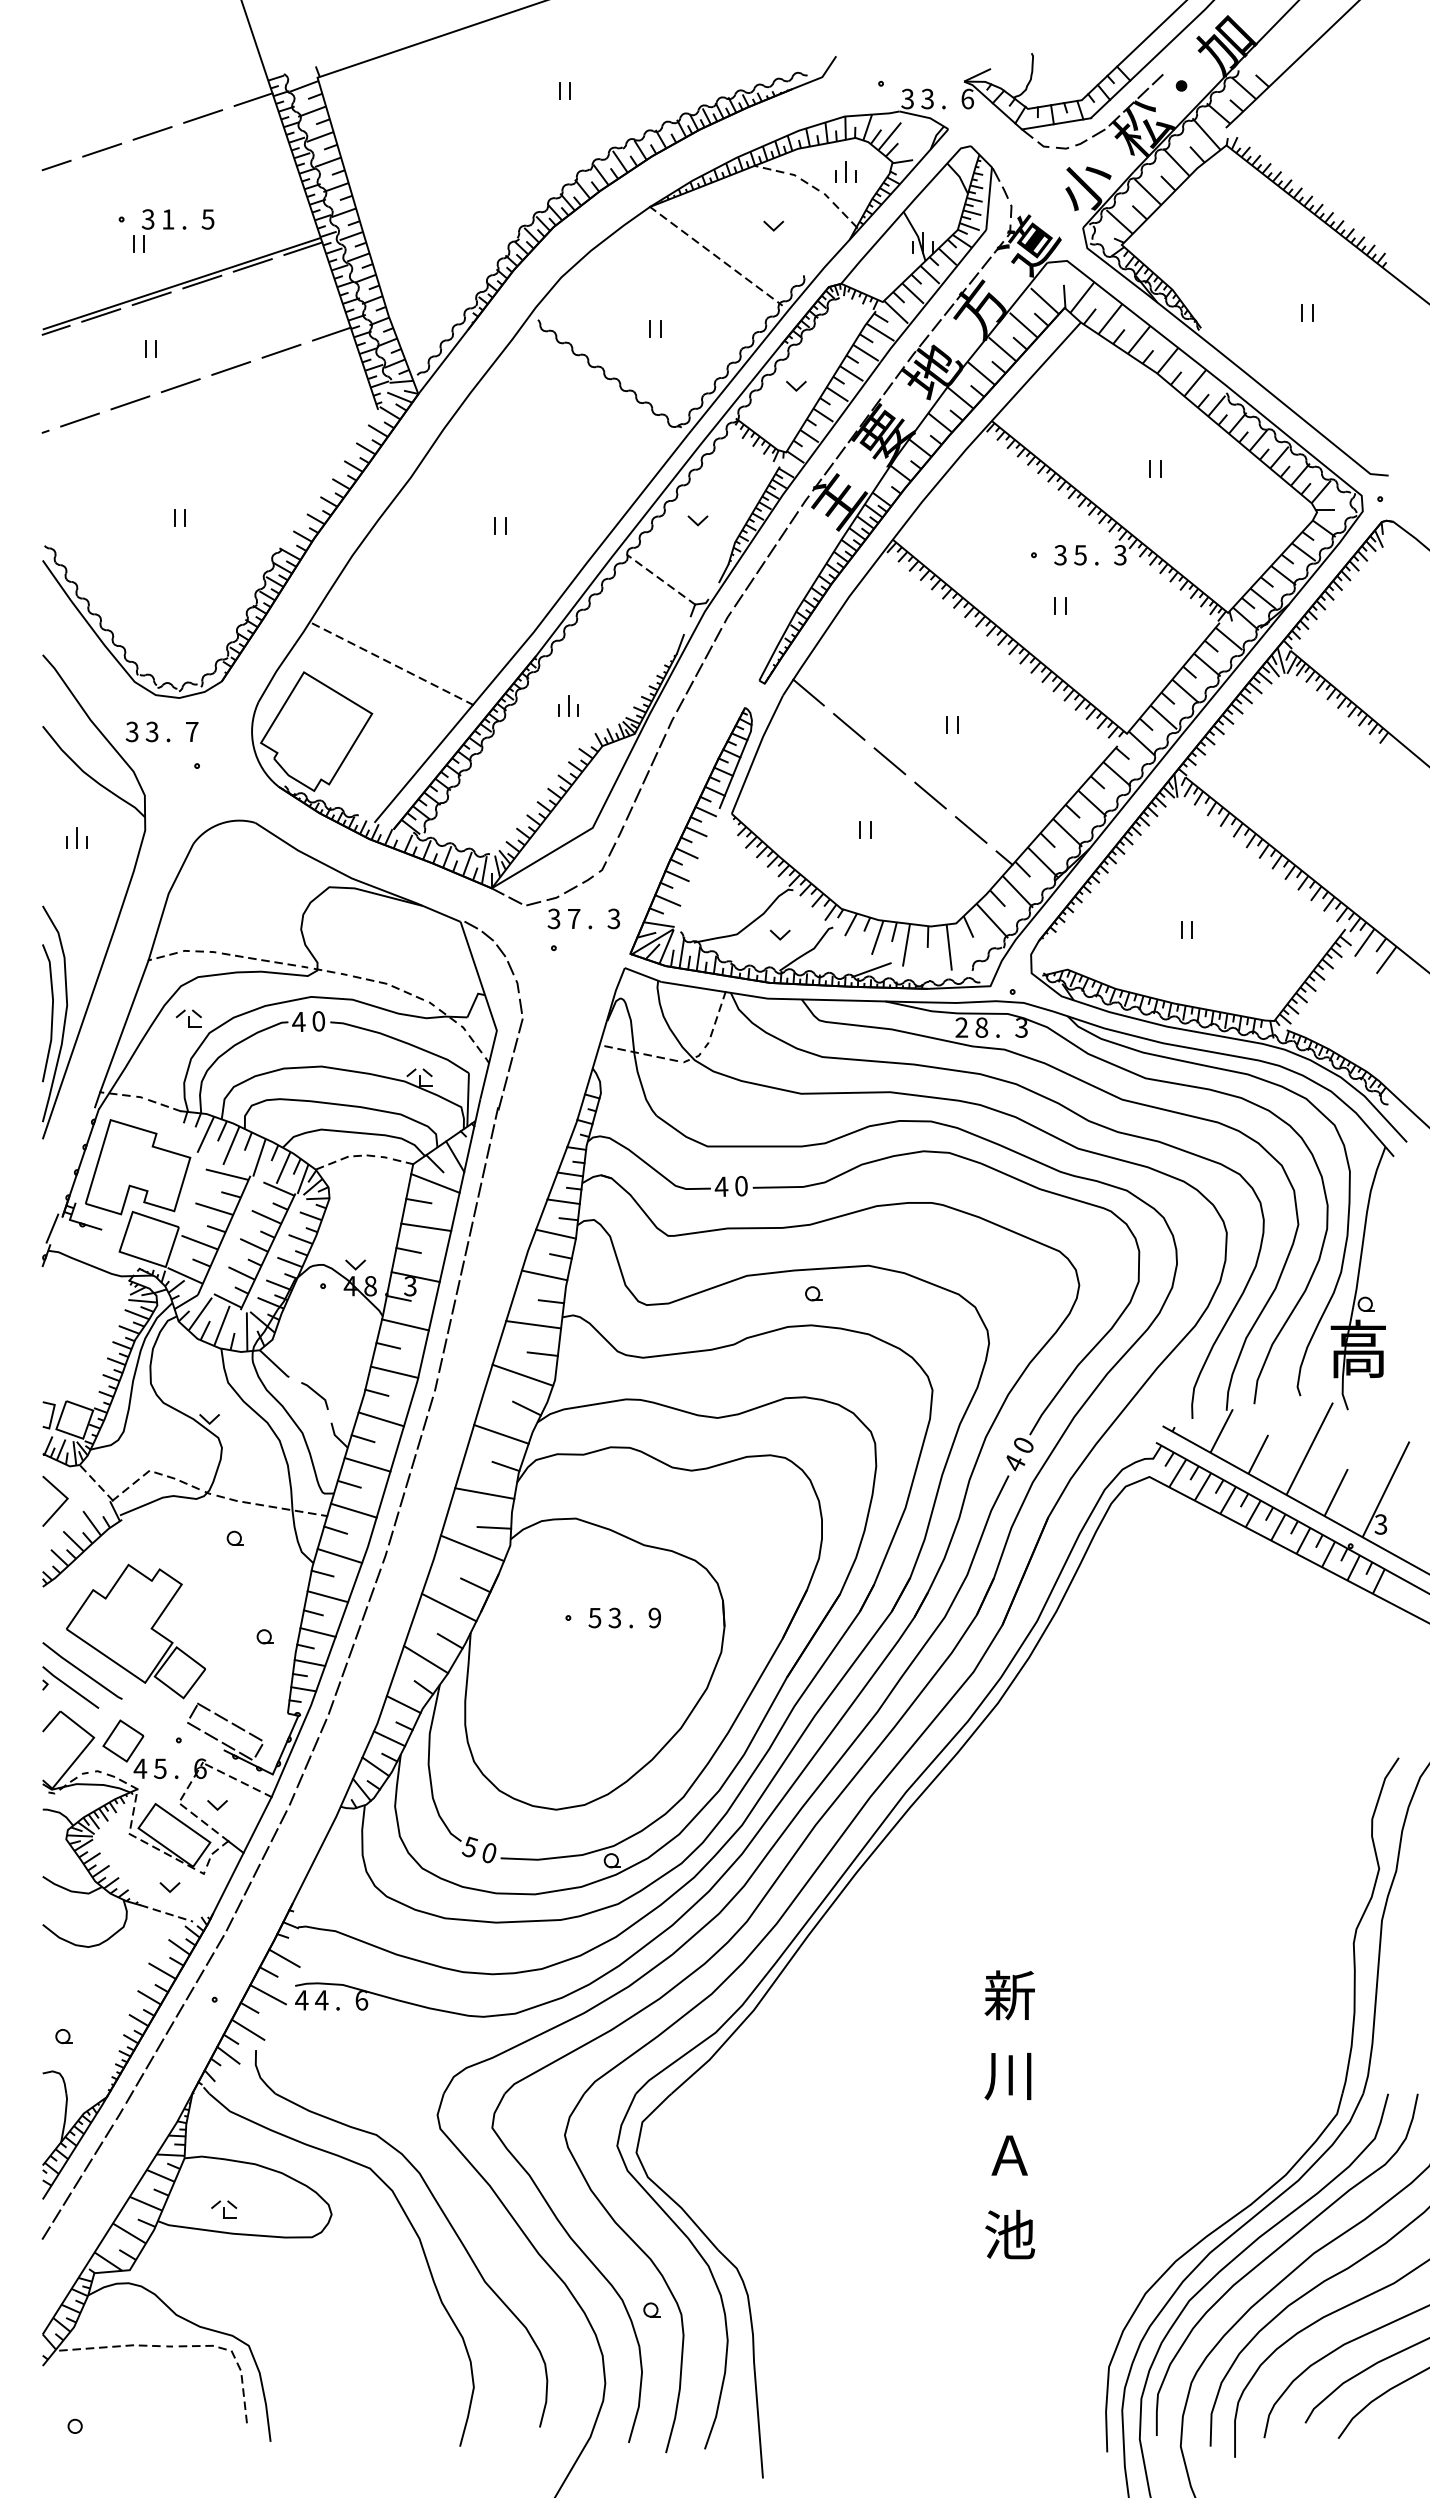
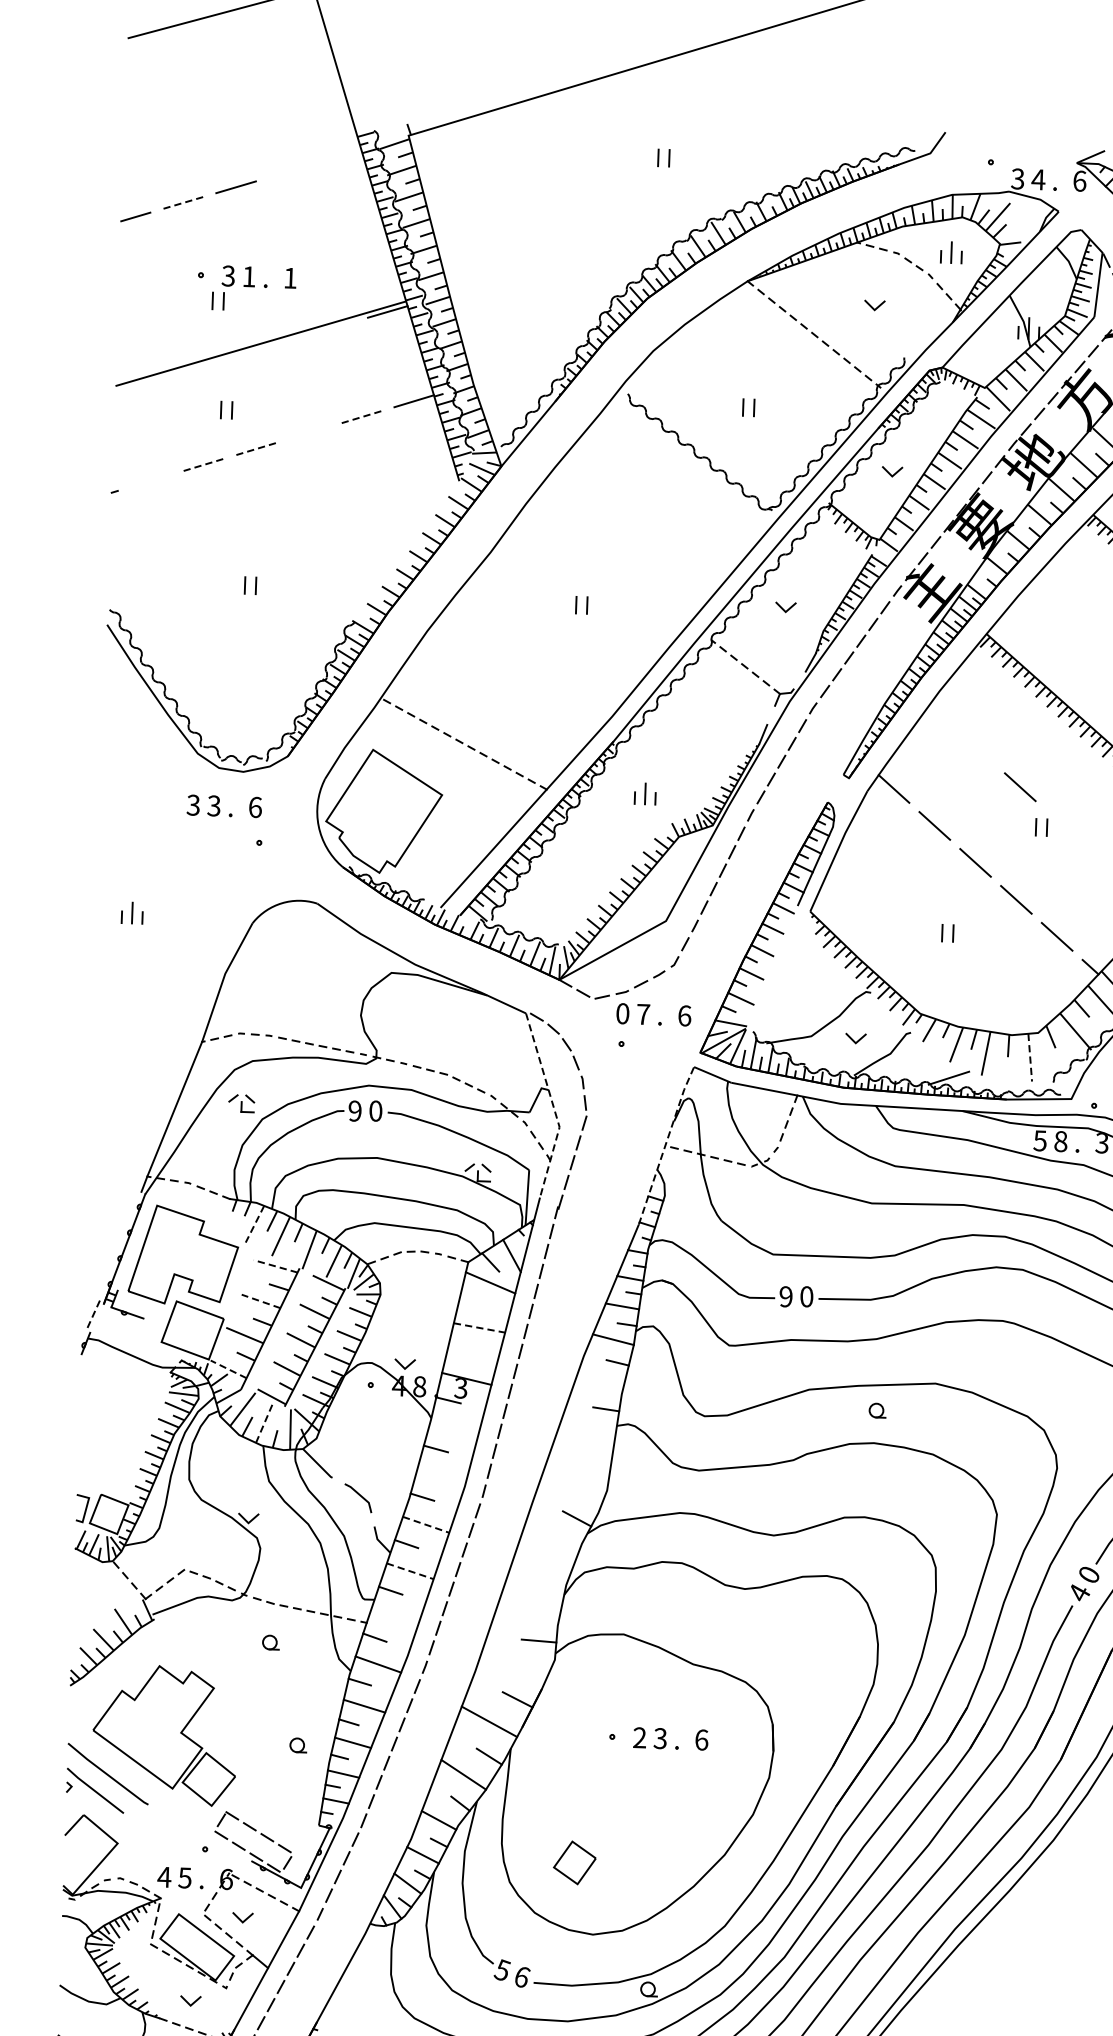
text: (927, 98) -> (1038, 179), 3 -> 4
line: (253, 99) -> (341, 155), removed
line: (203, 116) -> (289, 171), removed
line: (102, 150) -> (183, 203), solid -> dashed
text: (207, 219) -> (289, 278), 5 -> 1
line: (252, 265) -> (334, 327), removed
line: (202, 281) -> (282, 342), removed
line: (151, 298) -> (229, 357), removed
line: (101, 315) -> (176, 373), removed
line: (55, 329) -> (128, 386), removed
line: (281, 351) -> (361, 417), solid -> dashed
line: (230, 368) -> (308, 433), removed
line: (180, 385) -> (255, 448), solid -> dashed
line: (130, 402) -> (203, 464), solid -> dashed
line: (79, 419) -> (150, 480), removed
line: (930, 686) -> (1020, 787), added
text: (192, 731) -> (255, 806), 7 -> 6
part: (121, 904) -> (176, 983), removed
text: (553, 918) -> (622, 1013), 3 -> 0
text: (613, 918) -> (684, 1015), 3 -> 6
line: (949, 948) -> (1030, 1058), solid -> dashed
line: (490, 1010) -> (553, 1106), solid -> dashed
text: (298, 1021) -> (354, 1110), 4 -> 9
text: (961, 1027) -> (1039, 1140), 2 -> 5
line: (600, 1043) -> (666, 1144), solid -> dashed
line: (205, 1134) -> (254, 1224), solid -> dashed
line: (226, 1174) -> (274, 1266), solid -> dashed
text: (721, 1186) -> (786, 1296), 4 -> 9
line: (418, 1200) -> (472, 1299), removed
line: (214, 1209) -> (261, 1301), solid -> dashed
line: (426, 1227) -> (479, 1328), solid -> dashed
line: (52, 1229) -> (93, 1316), solid -> dashed
line: (408, 1250) -> (460, 1351), removed
line: (184, 1275) -> (227, 1368), solid -> dashed
line: (544, 1275) -> (599, 1381), removed
line: (405, 1324) -> (454, 1427), removed
line: (533, 1324) -> (586, 1432), removed
line: (222, 1325) -> (265, 1422), solid -> dashed
line: (542, 1353) -> (595, 1462), removed
line: (394, 1371) -> (441, 1475), removed
line: (522, 1374) -> (573, 1483), removed
line: (381, 1419) -> (426, 1524), solid -> dashed
line: (501, 1434) -> (549, 1544), removed
line: (367, 1464) -> (410, 1570), solid -> dashed
line: (505, 1466) -> (552, 1578), removed
line: (484, 1493) -> (530, 1605), removed
line: (60, 1505) -> (91, 1602), removed
line: (353, 1510) -> (394, 1618), removed
line: (472, 1548) -> (515, 1661), removed
text: (594, 1617) -> (639, 1737), 5 -> 2
text: (654, 1617) -> (701, 1739), 9 -> 6
part: (123, 1740) -> (574, 1862), moved
text: (489, 1853) -> (522, 1977), 0 -> 6

